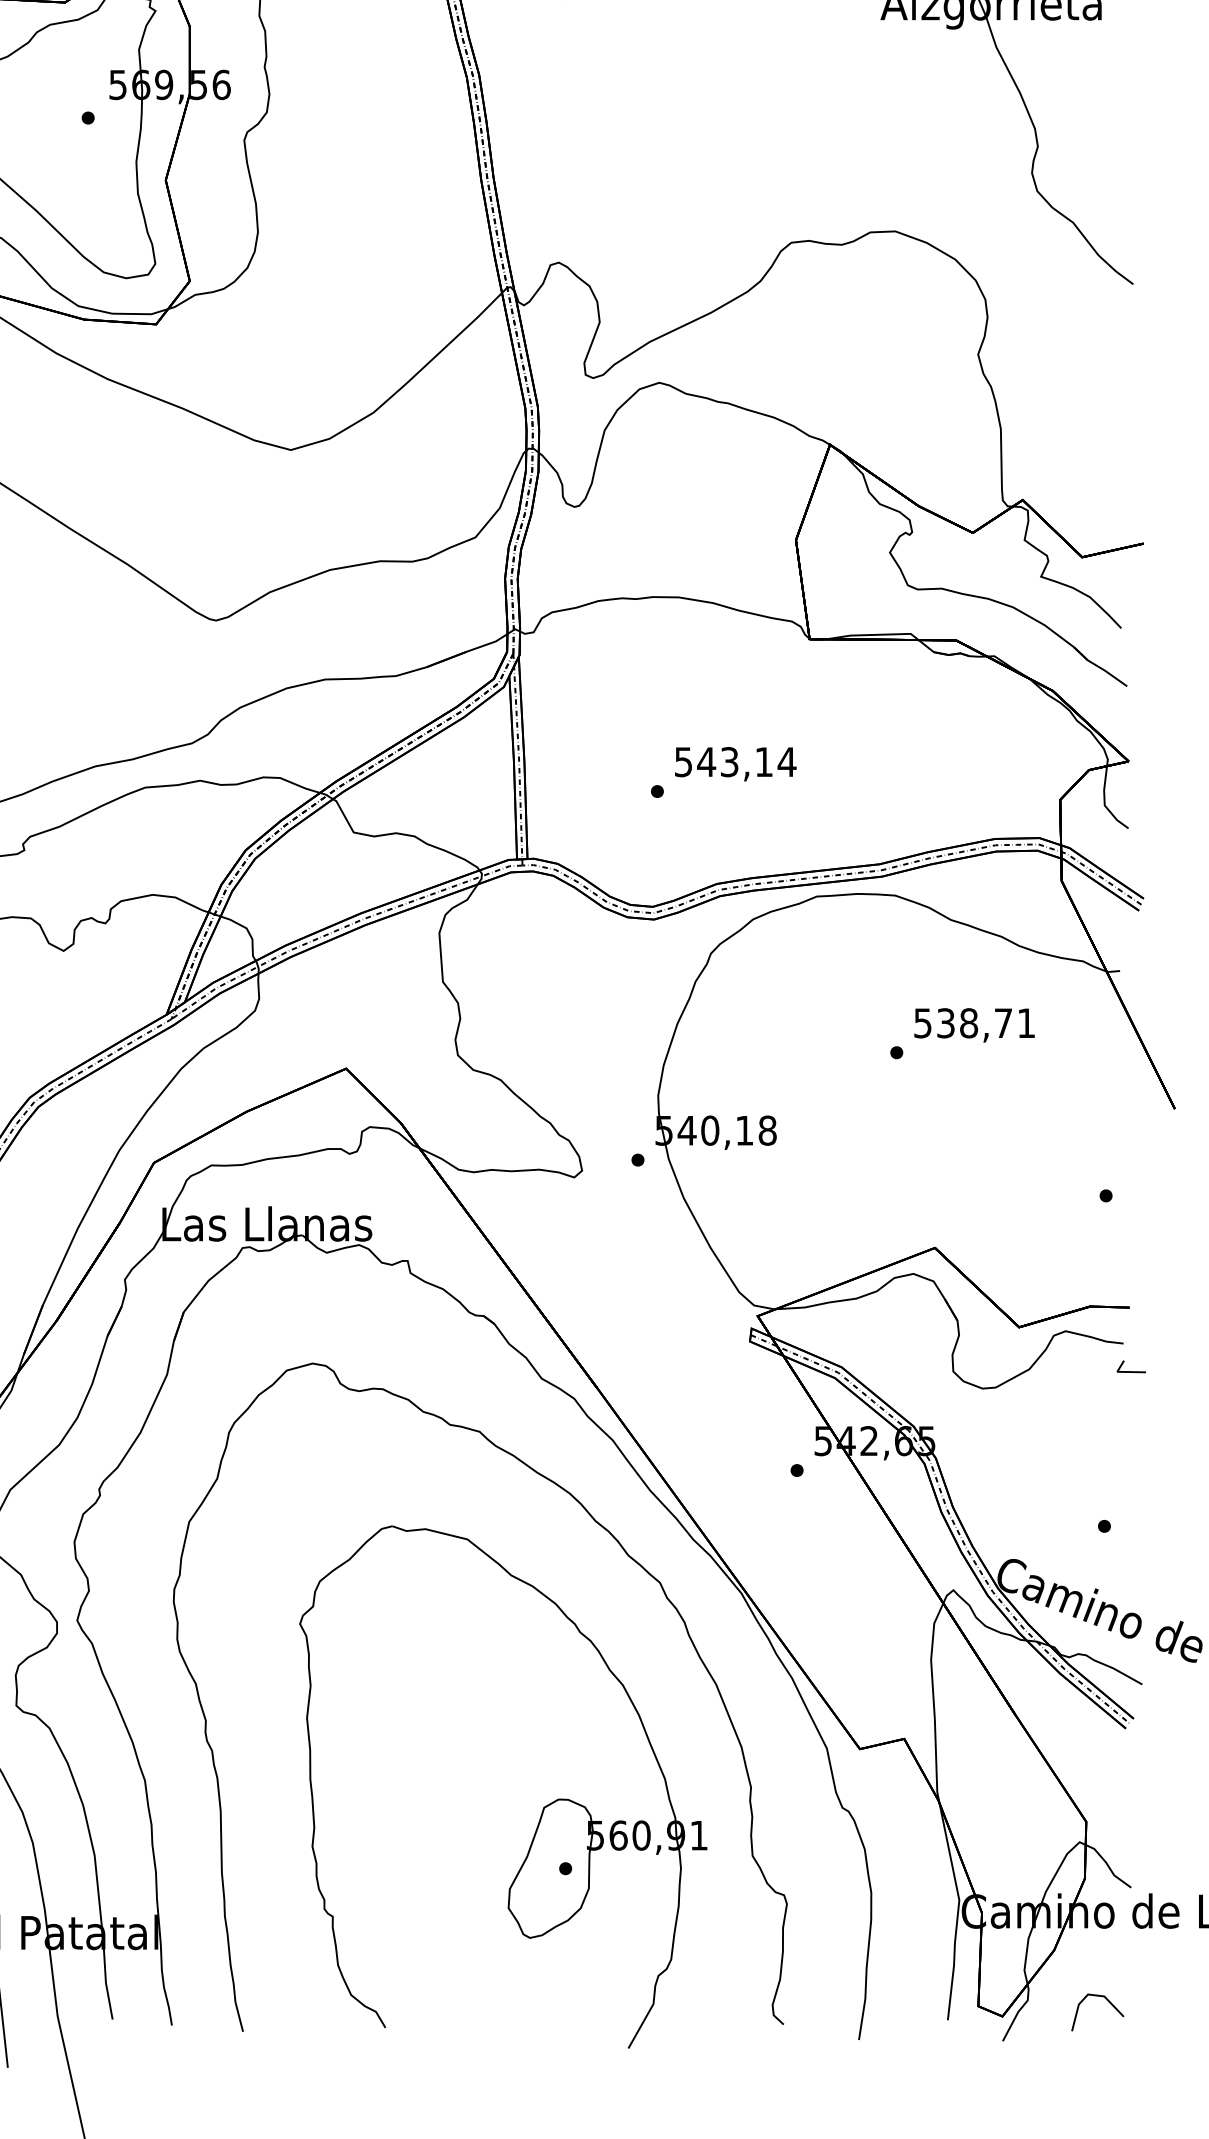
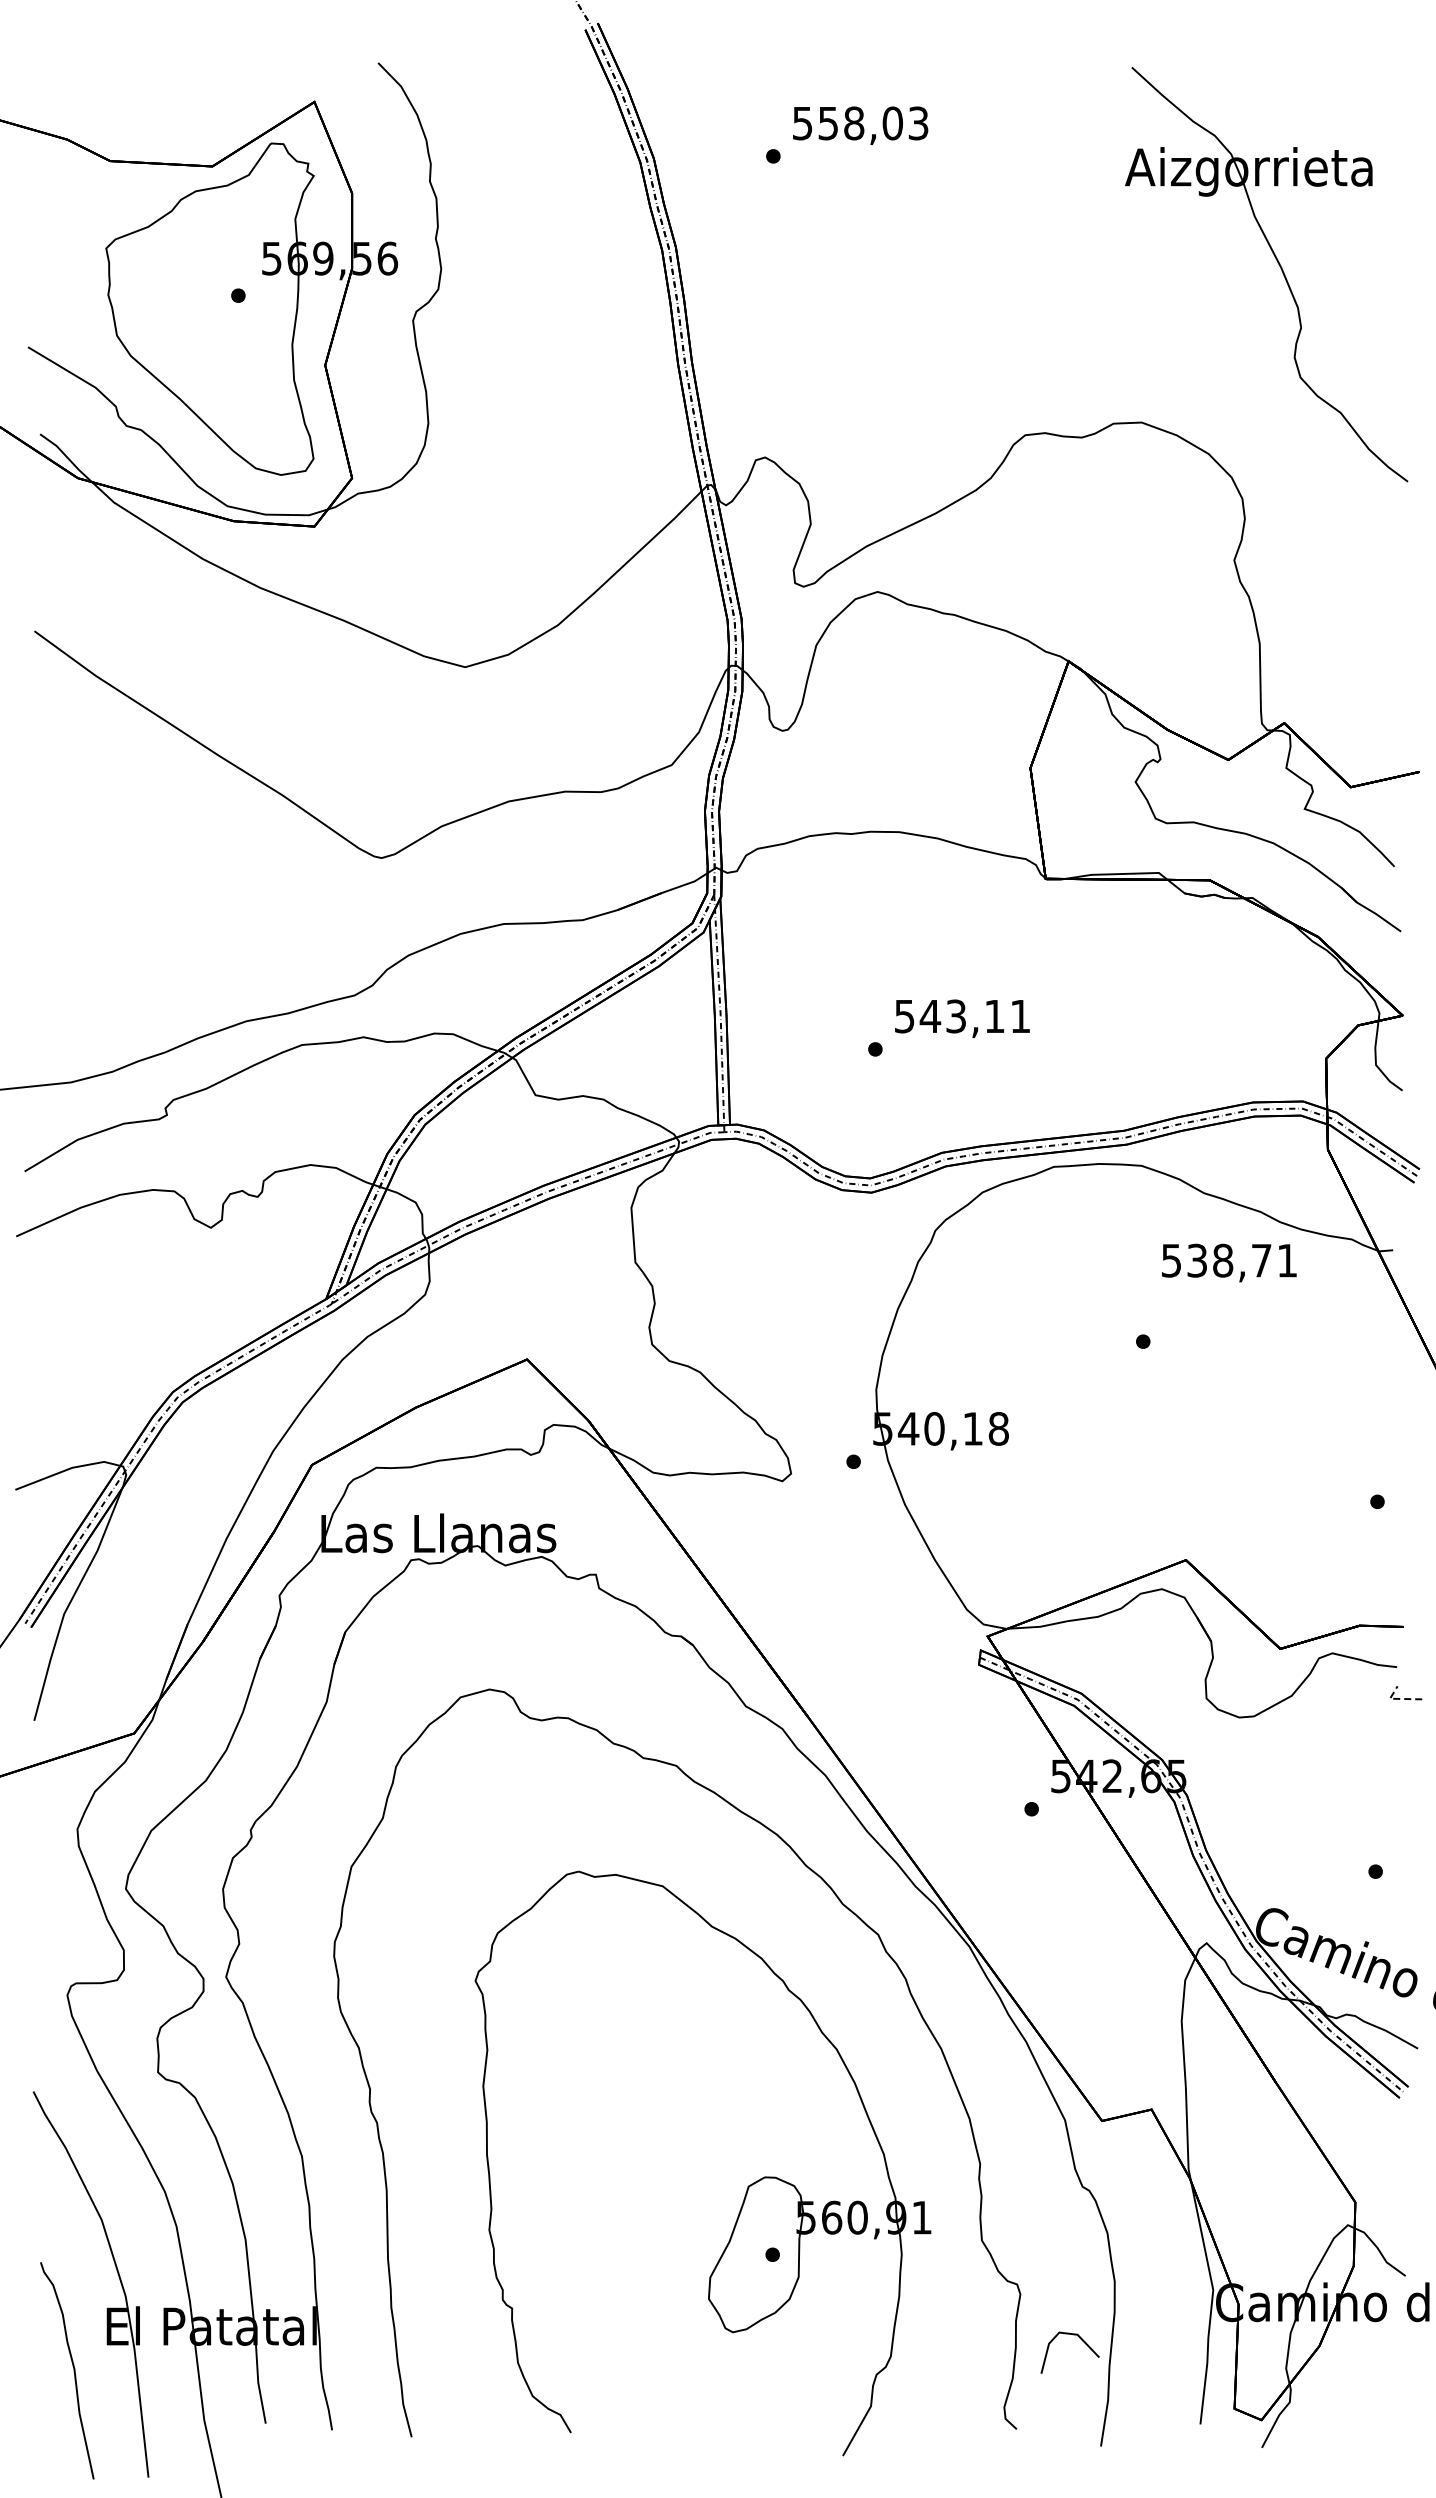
text: (787, 762) -> (1020, 1016), 543,14 -> 543,11
text: (974, 1024) -> (1229, 1262), moved
line: (1123, 1371) -> (1397, 1698), solid -> dashed
line: (1107, 2001) -> (1081, 2340), moved

